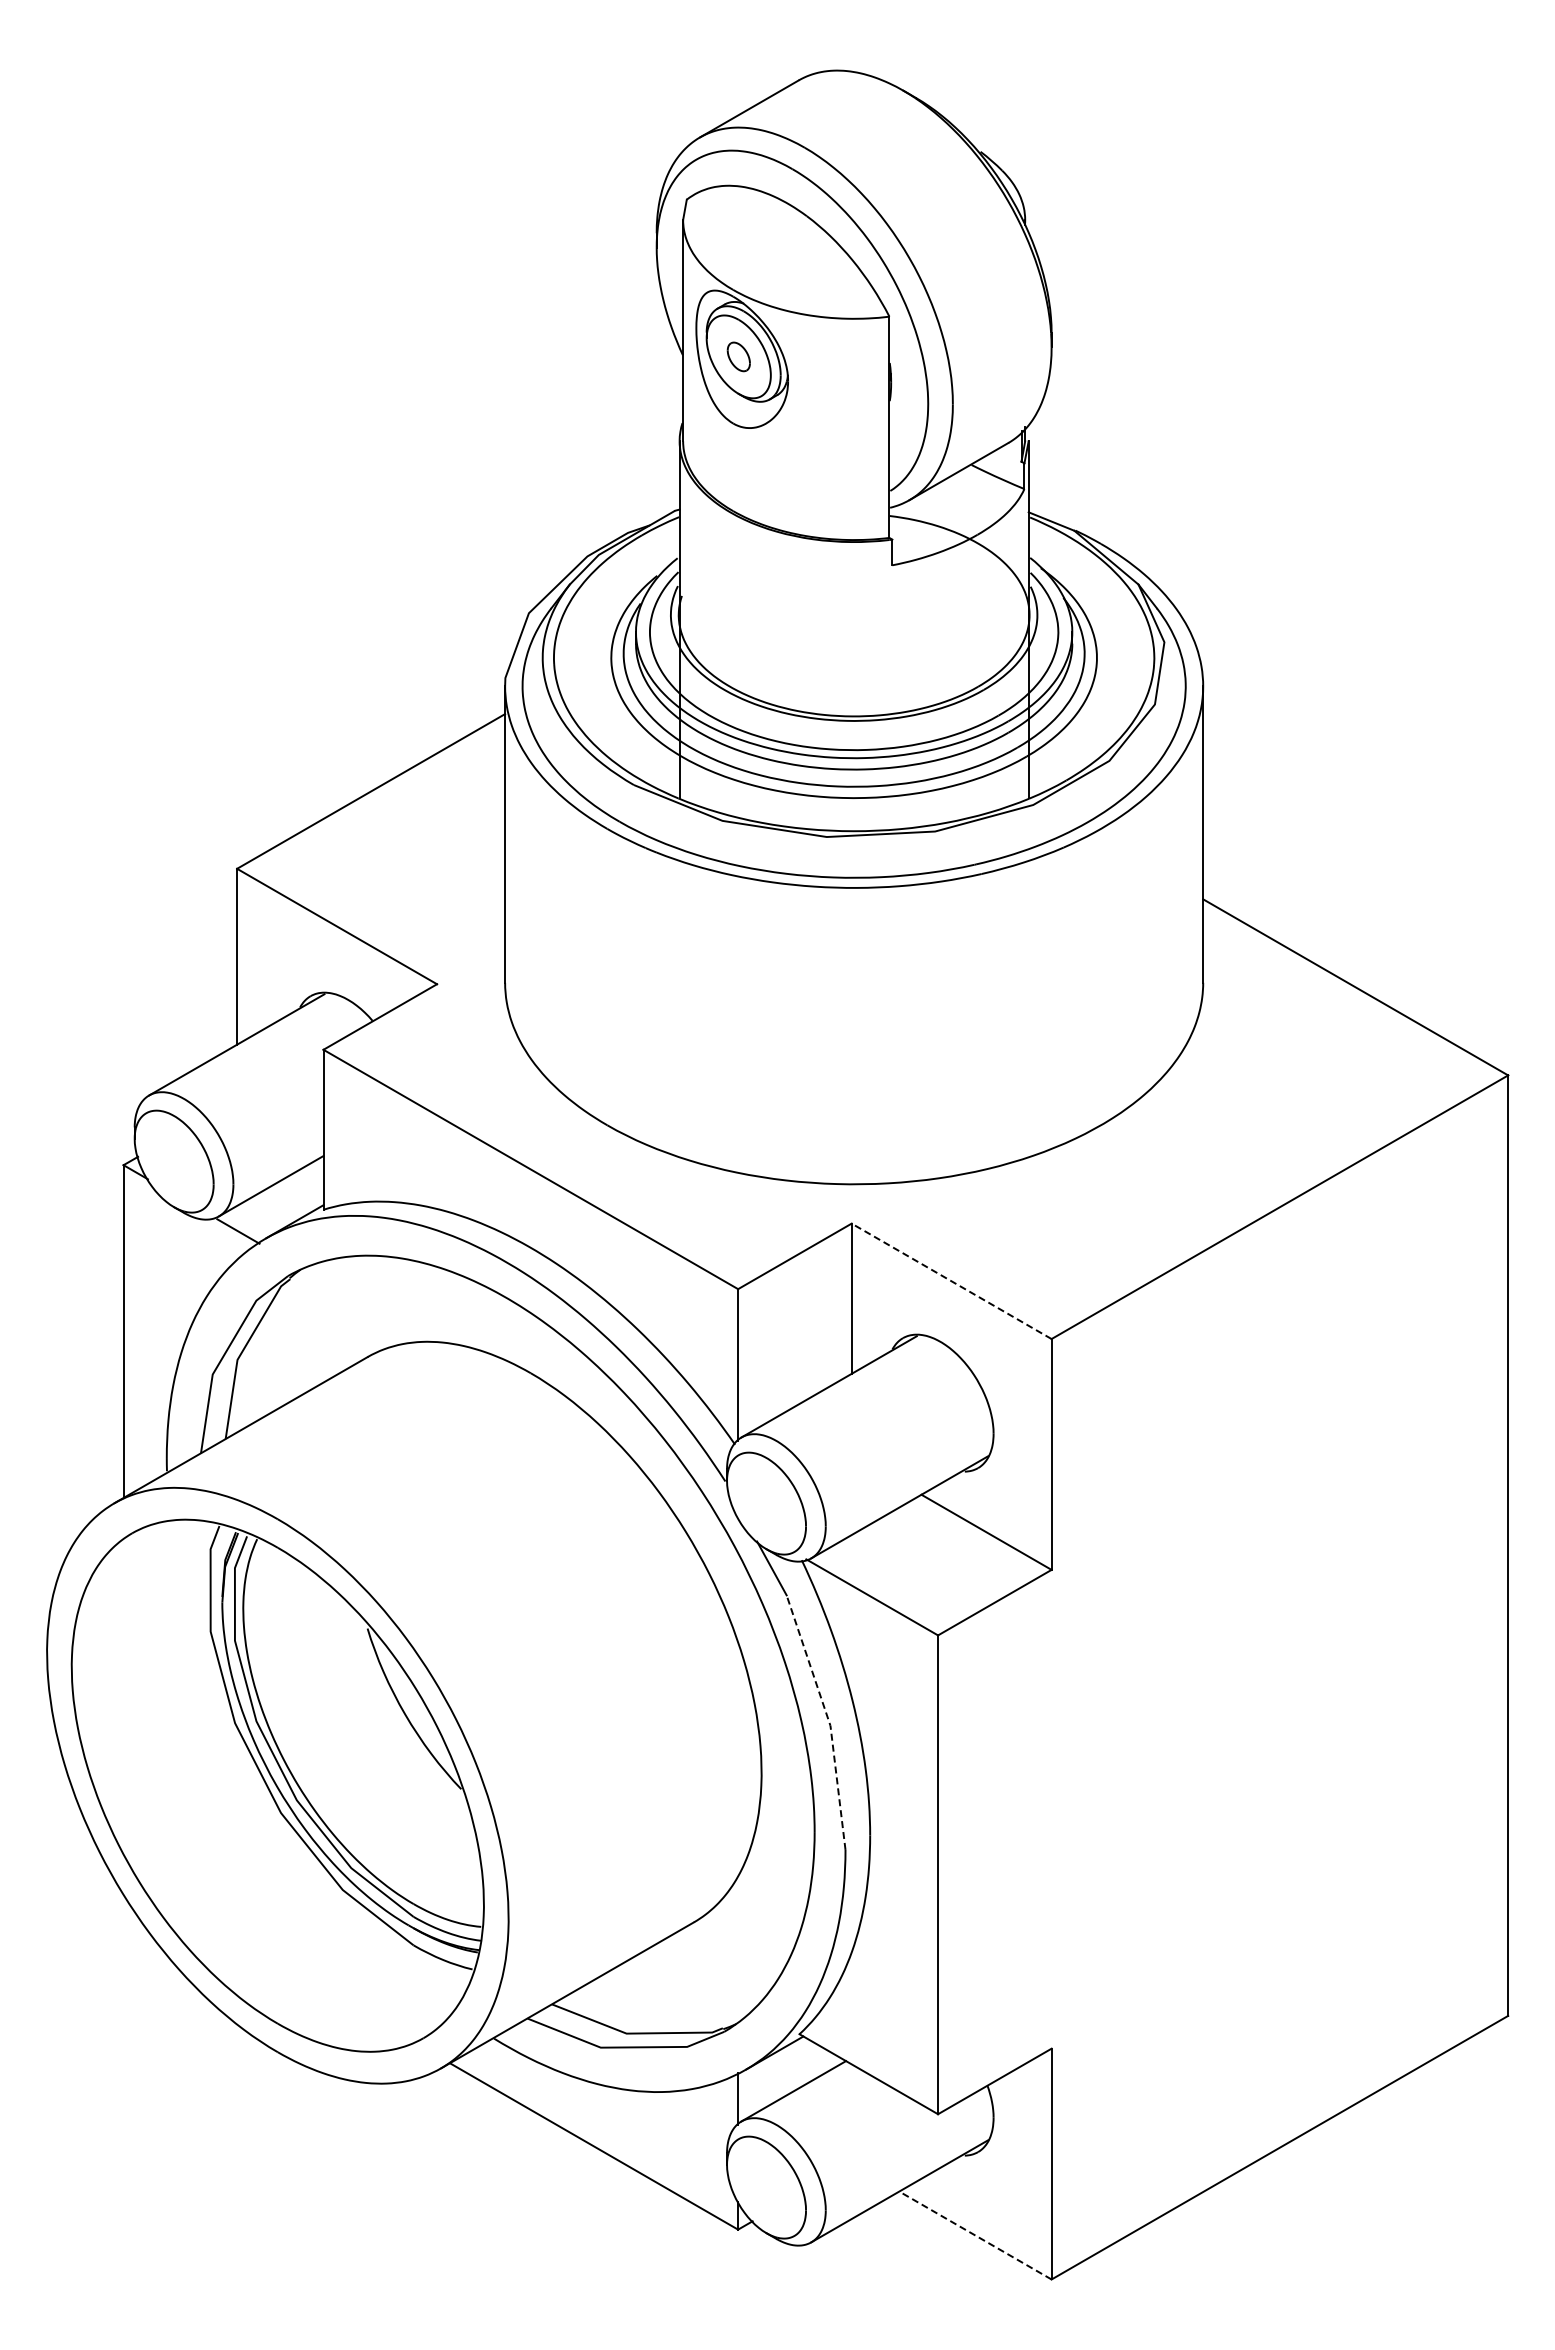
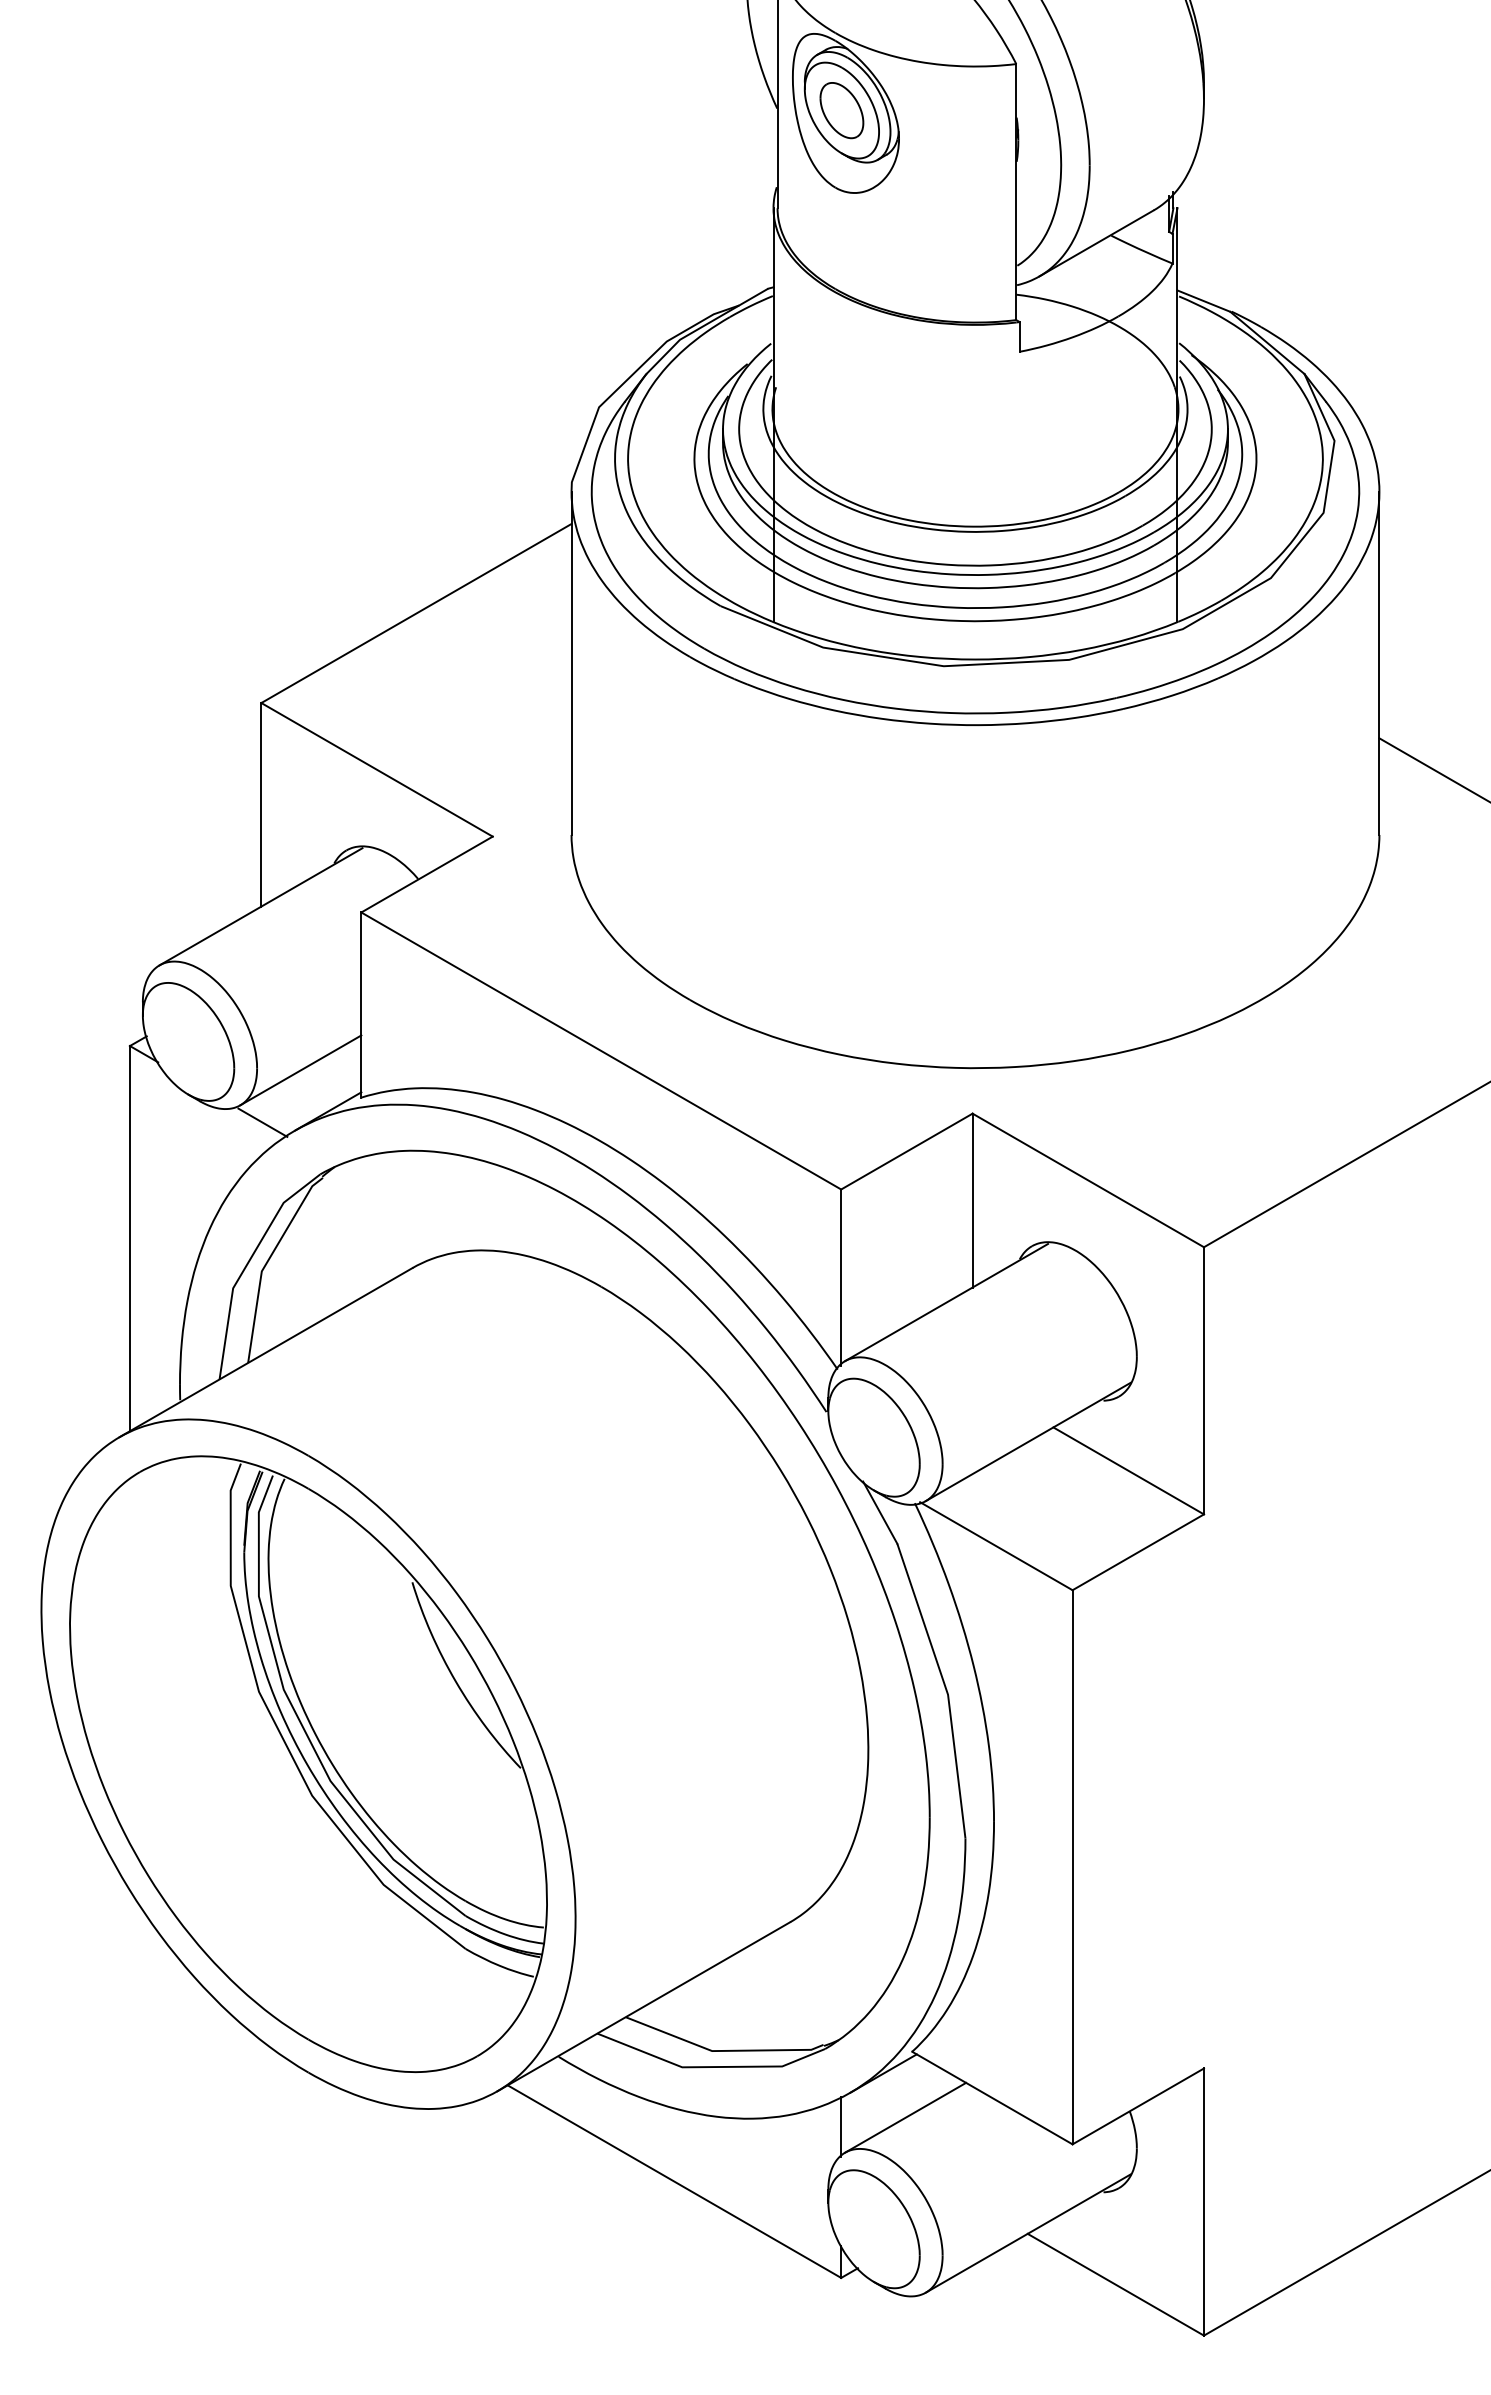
part: (738, 356) -> (841, 110), size x1.67
line: (951, 1281) -> (1088, 1180), dashed -> solid
line: (828, 1720) -> (945, 1688), dashed -> solid
line: (975, 2235) -> (1115, 2284), dashed -> solid

